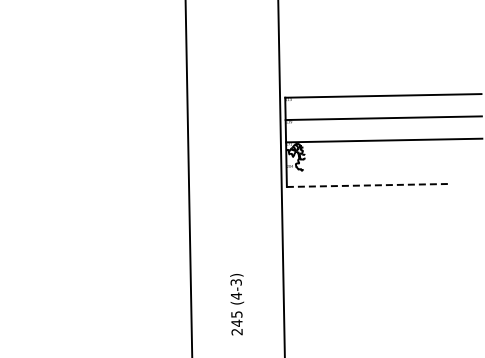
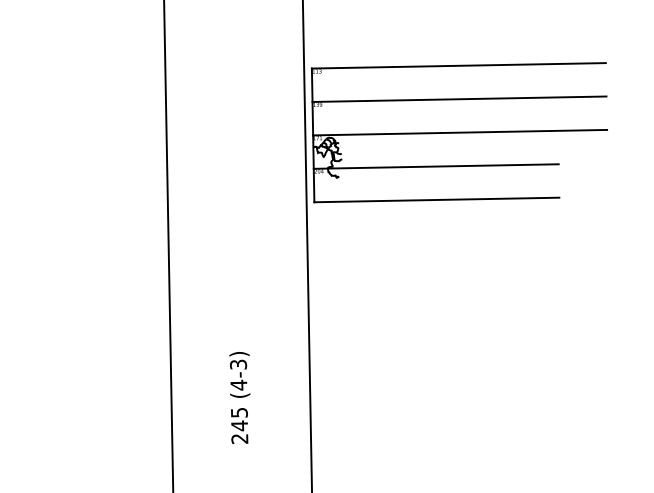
line: (368, 162) -> (436, 165), added
line: (368, 185) -> (436, 200), dashed -> solid
text: (236, 304) -> (238, 397), moved

